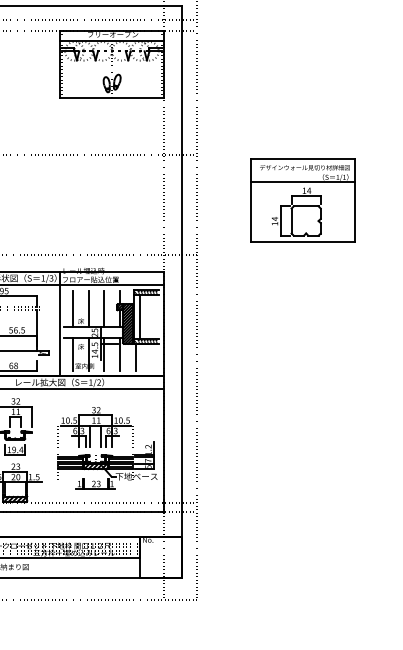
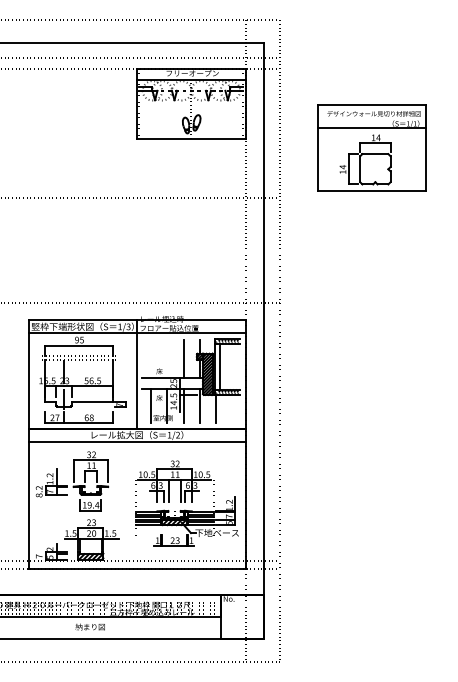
part: (302, 200) -> (371, 147), moved
line: (73, 308) -> (151, 358), removed
line: (88, 308) -> (167, 358), removed

